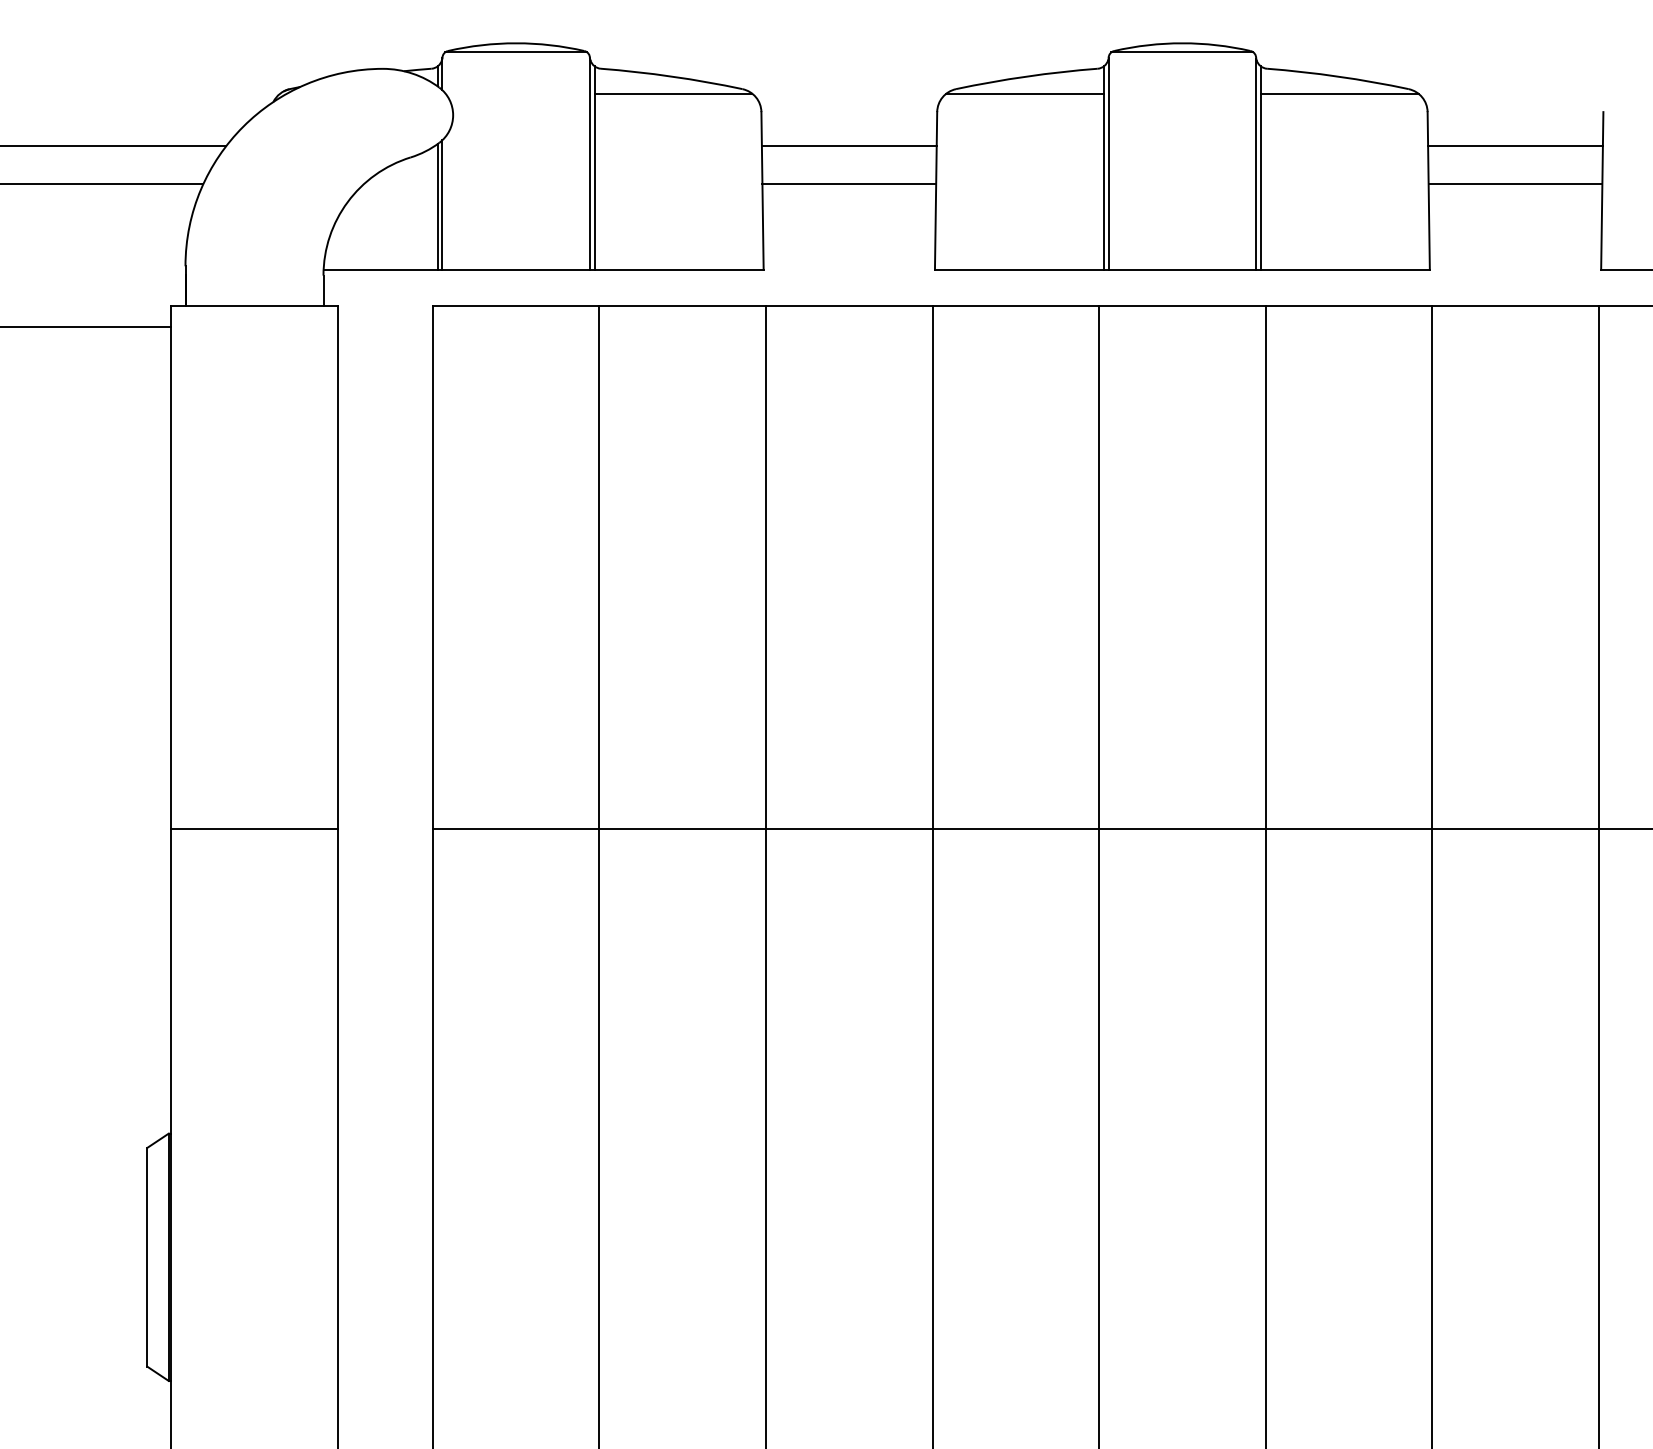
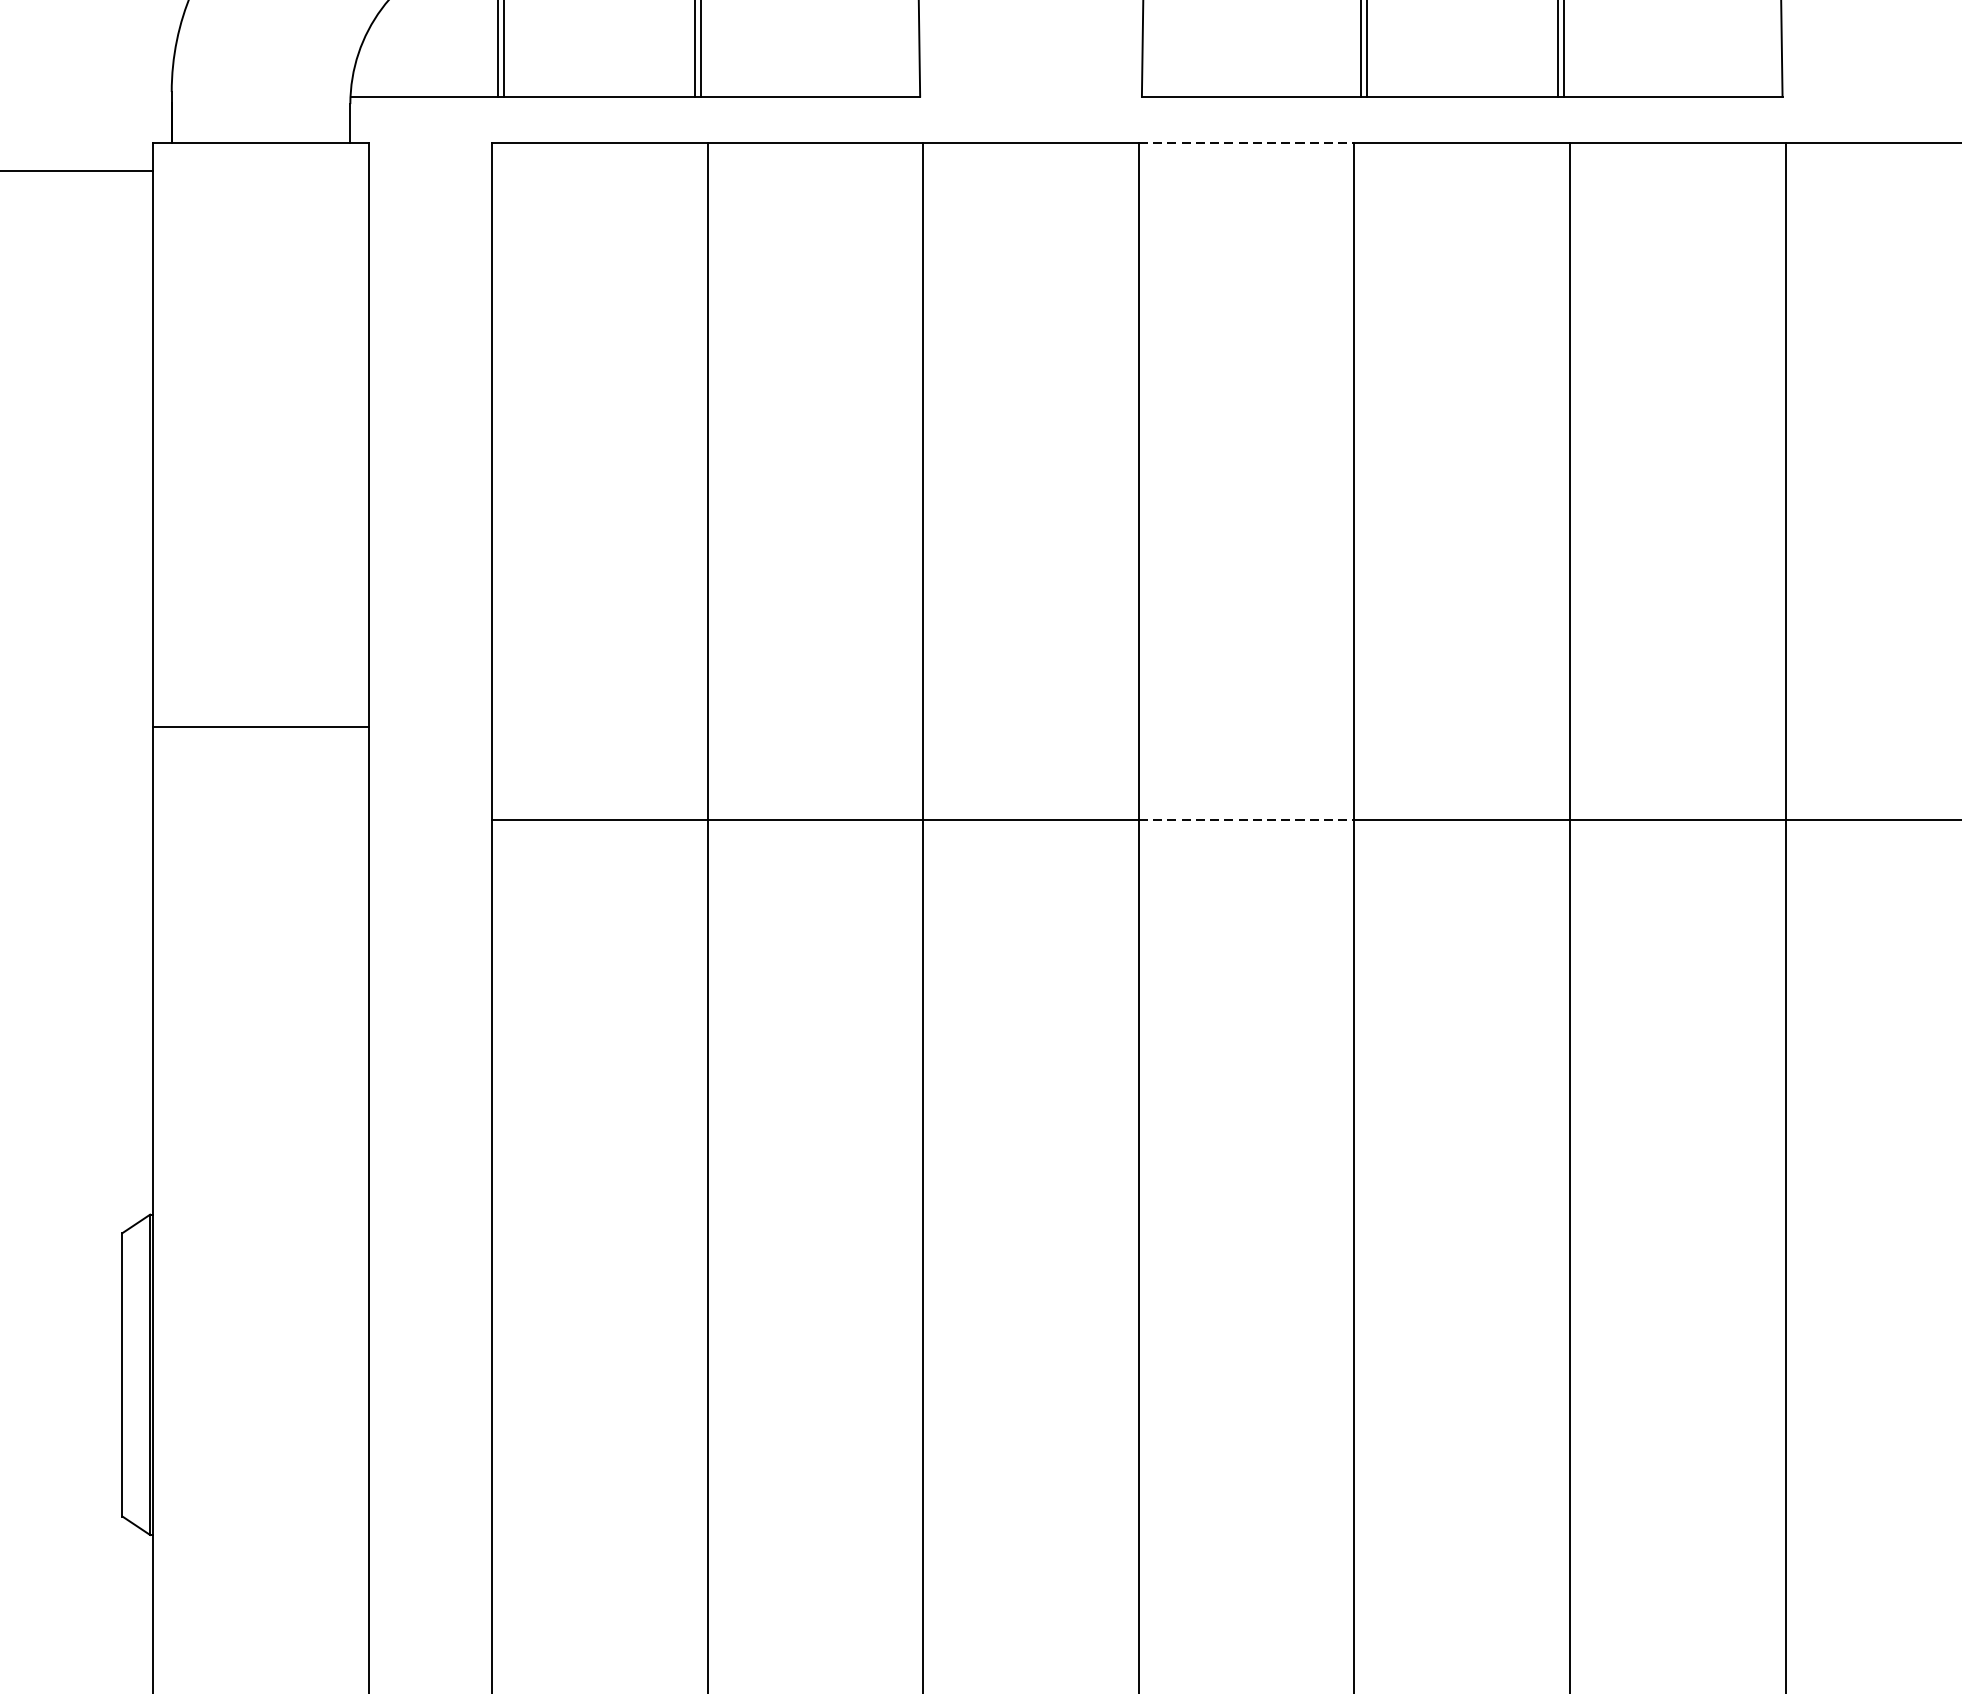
line: (1016, 305) -> (1247, 142), solid -> dashed
line: (254, 829) -> (261, 727), moved
line: (1016, 829) -> (1247, 821), solid -> dashed

